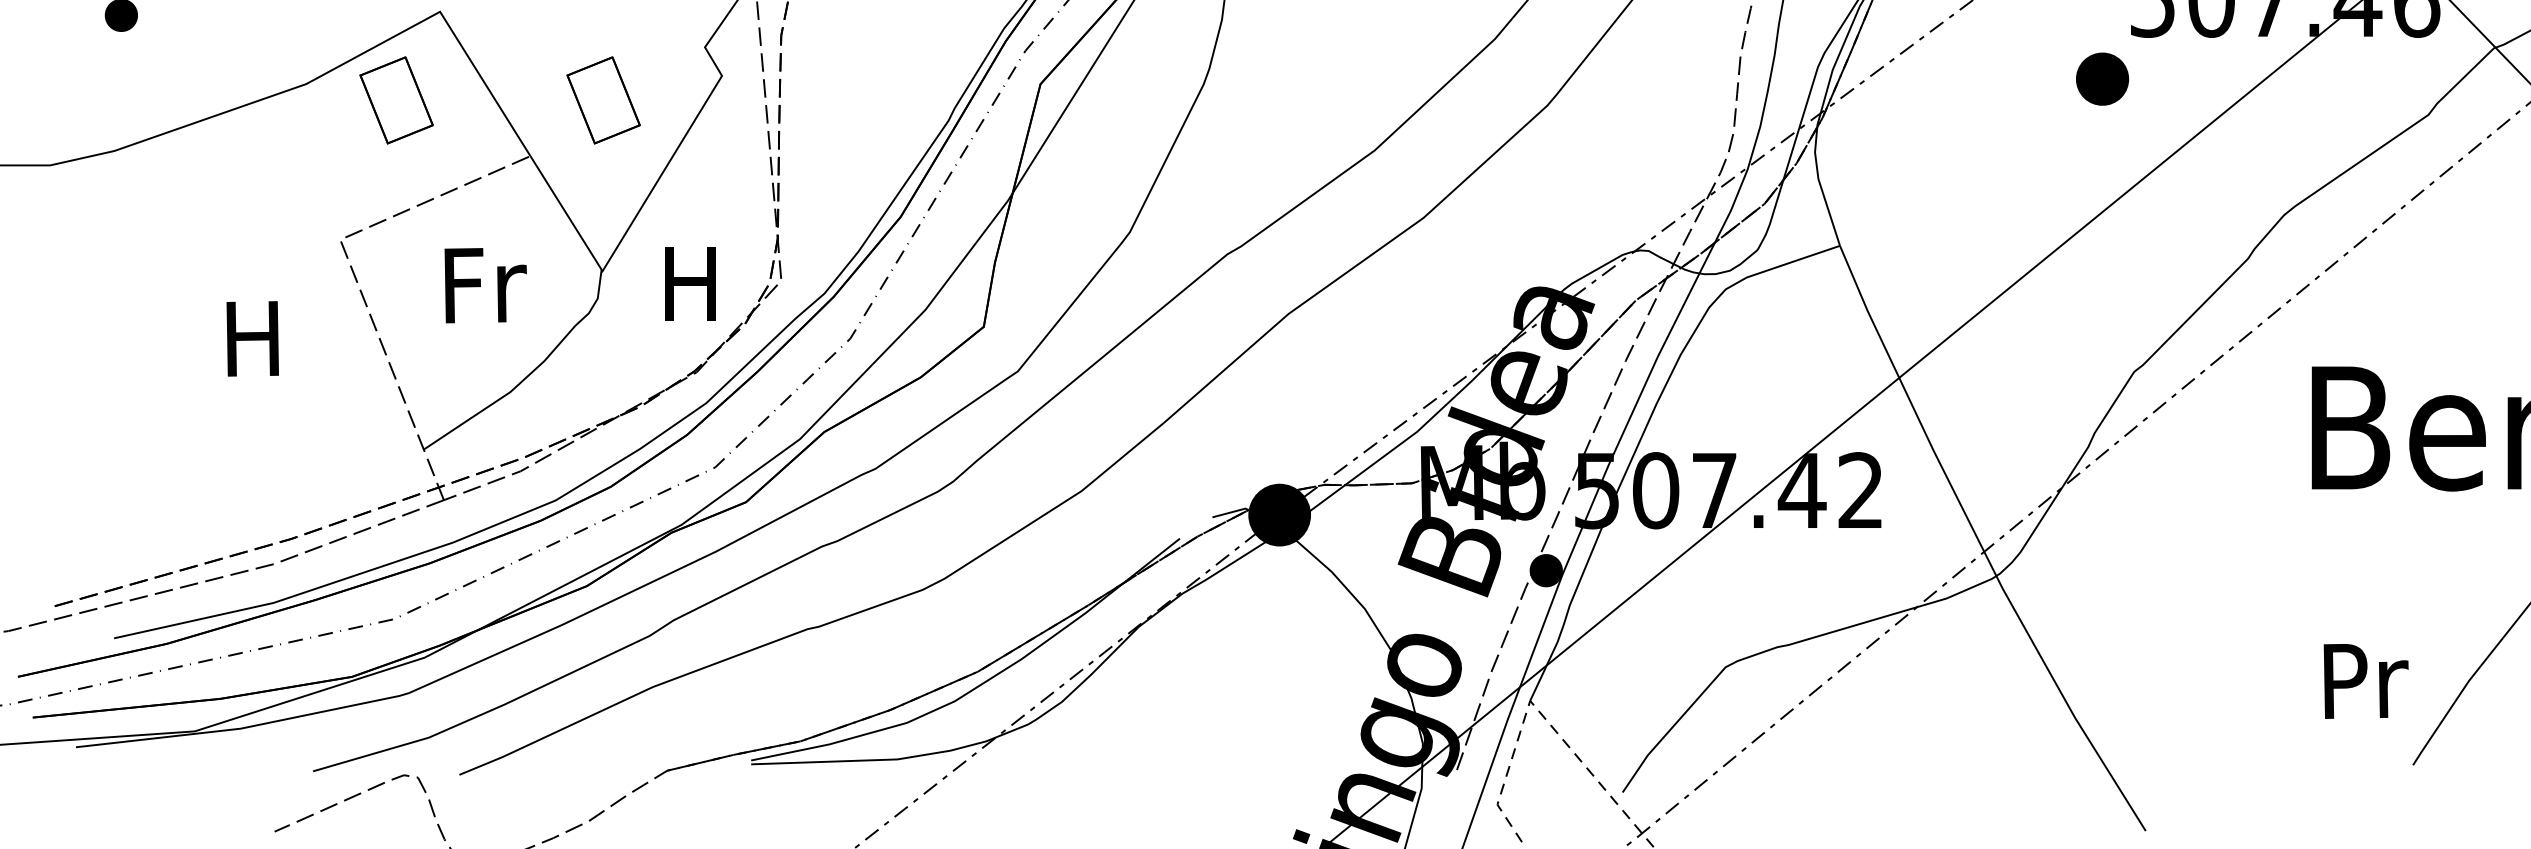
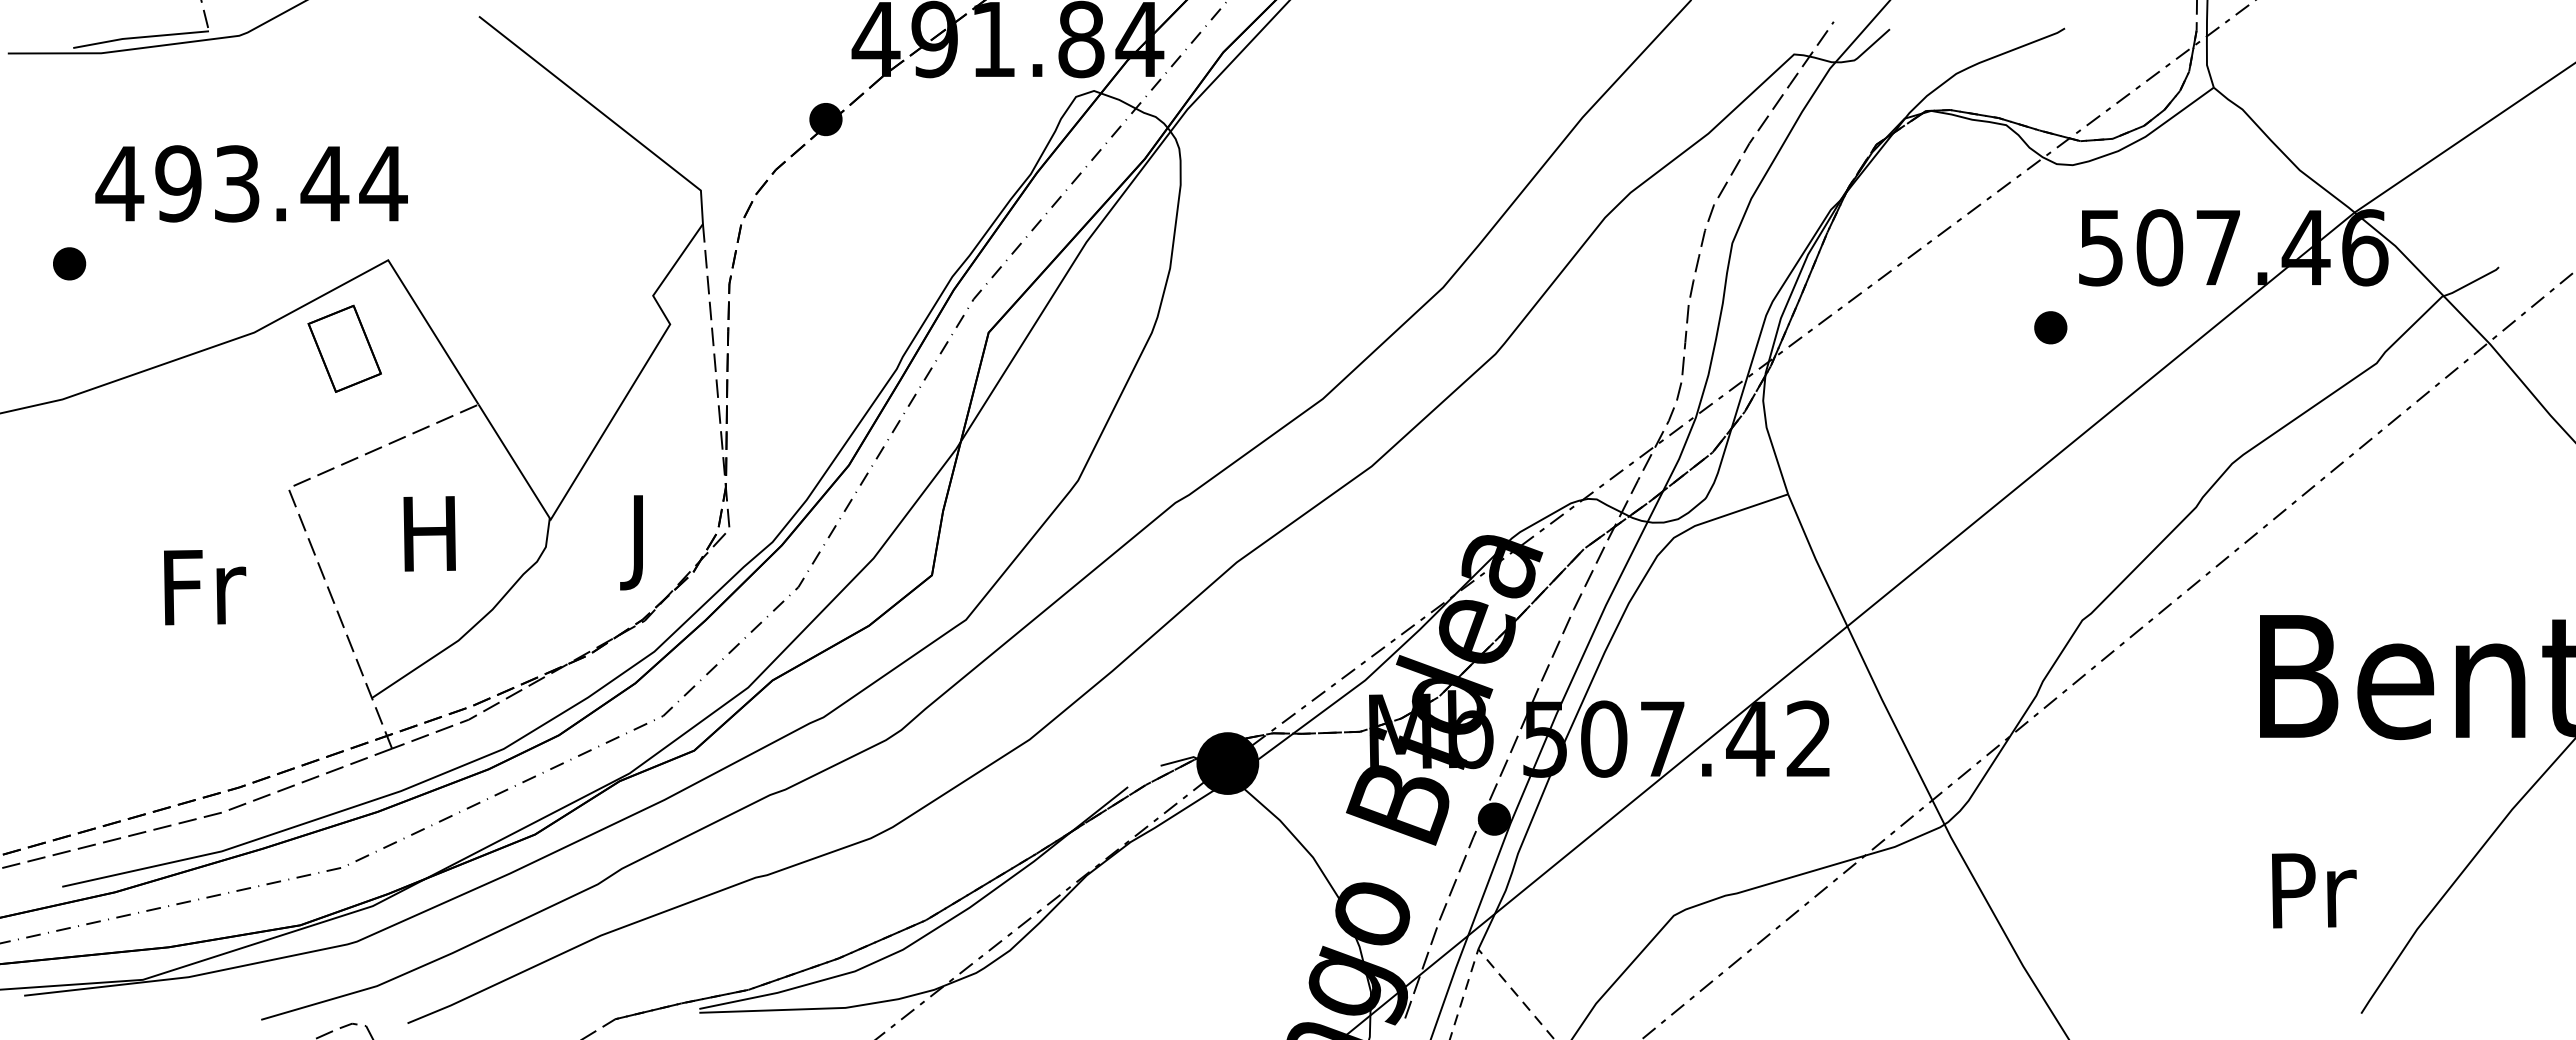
part: (2102, 79) -> (2050, 327), size x0.62
part: (603, 100) -> (551, 348), removed
text: (485, 285) -> (433, 533), Fr -> H
text: (690, 294) -> (638, 542), H -> J
text: (257, 339) -> (205, 587), H -> Fr
text: (2366, 681) -> (2314, 890), moved

